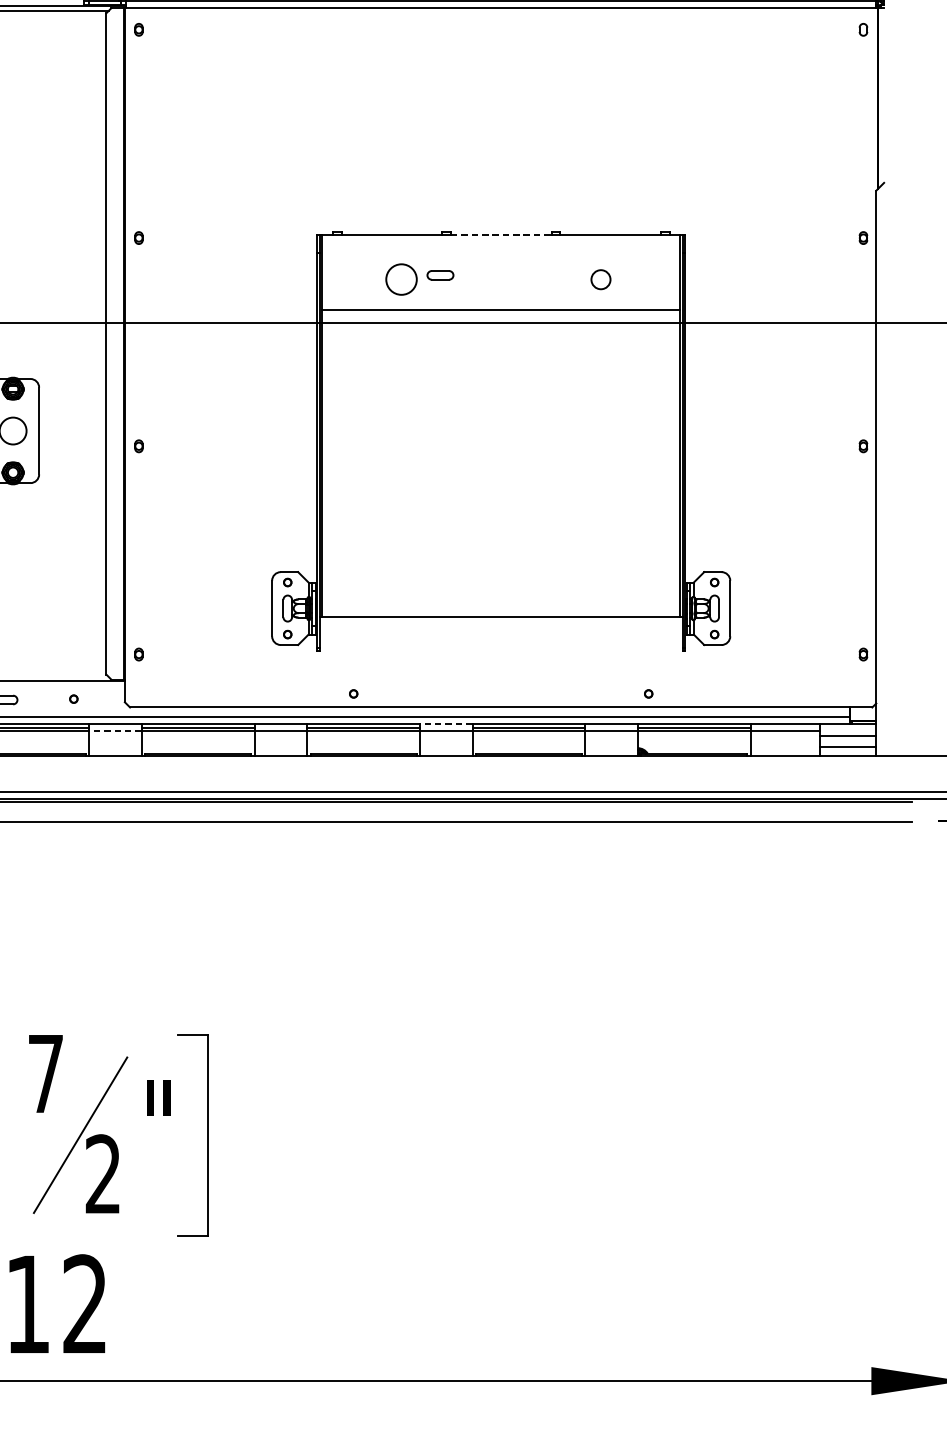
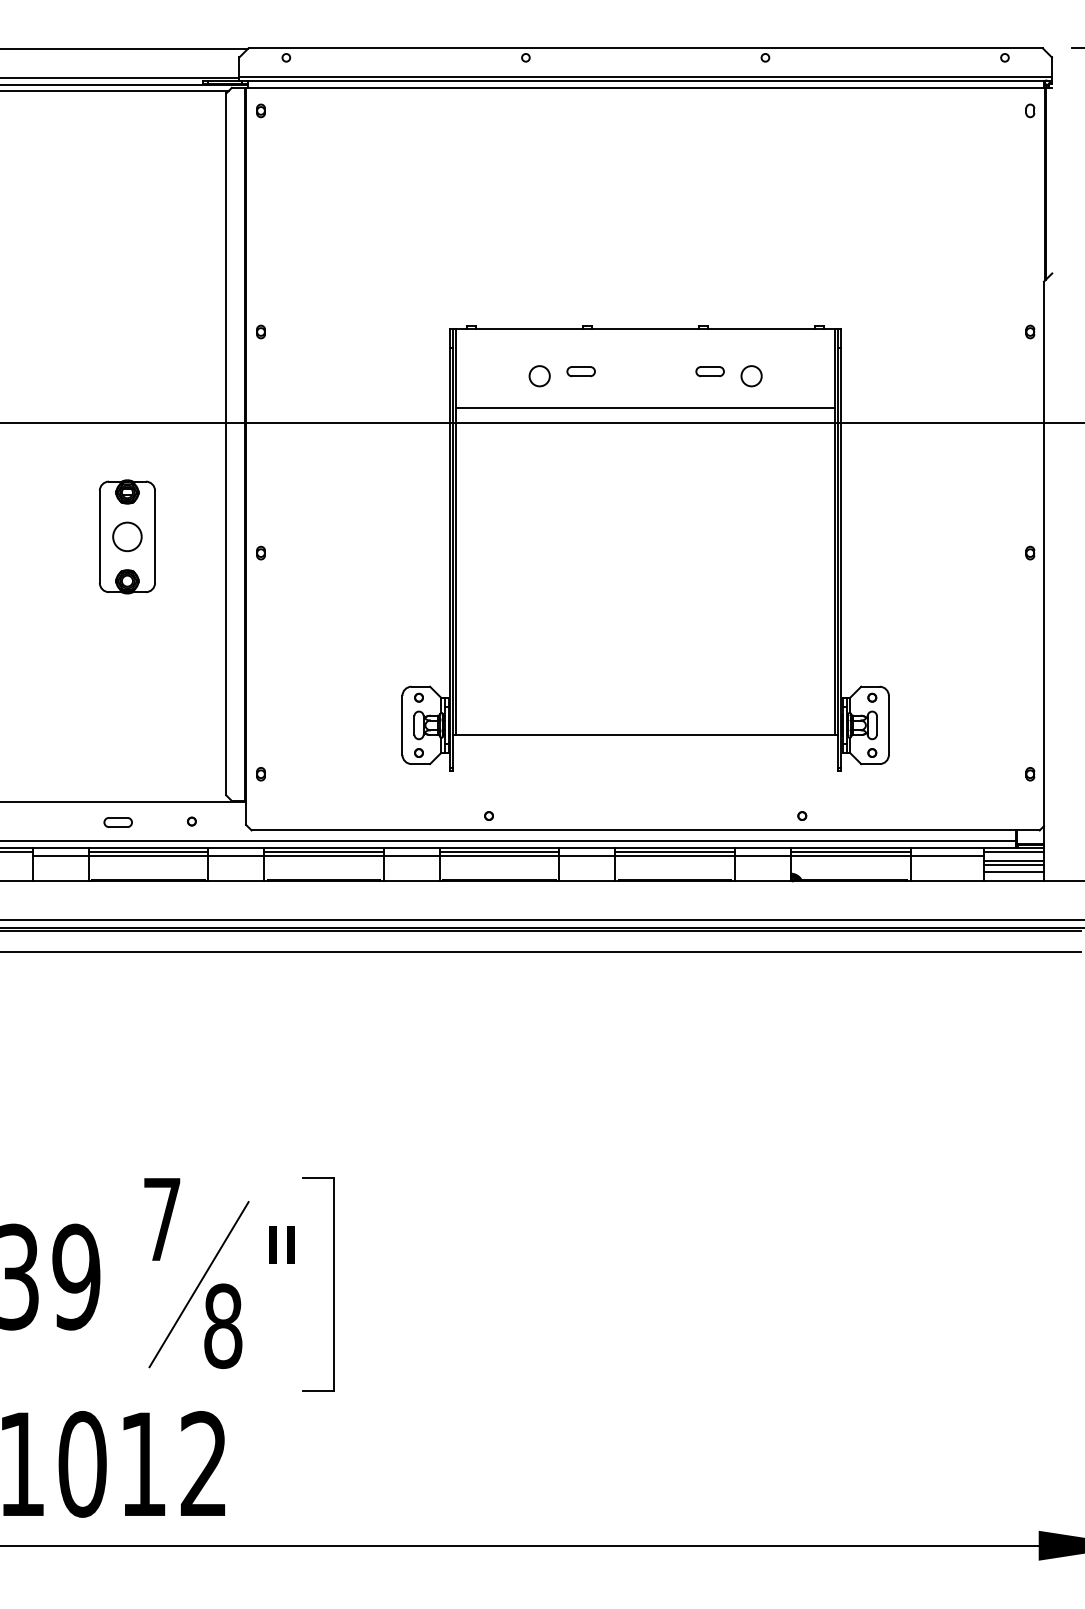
line: (501, 235) -> (646, 329), dashed -> solid
part: (561, 275) -> (709, 371), added
circle: (401, 279) -> (539, 376), size x0.62
line: (446, 724) -> (587, 848), dashed -> solid
line: (847, 728) -> (1013, 852), added
line: (115, 731) -> (236, 855), dashed -> solid
line: (847, 739) -> (1013, 864), added
text: (103, 1174) -> (223, 1326), 2 -> 8

